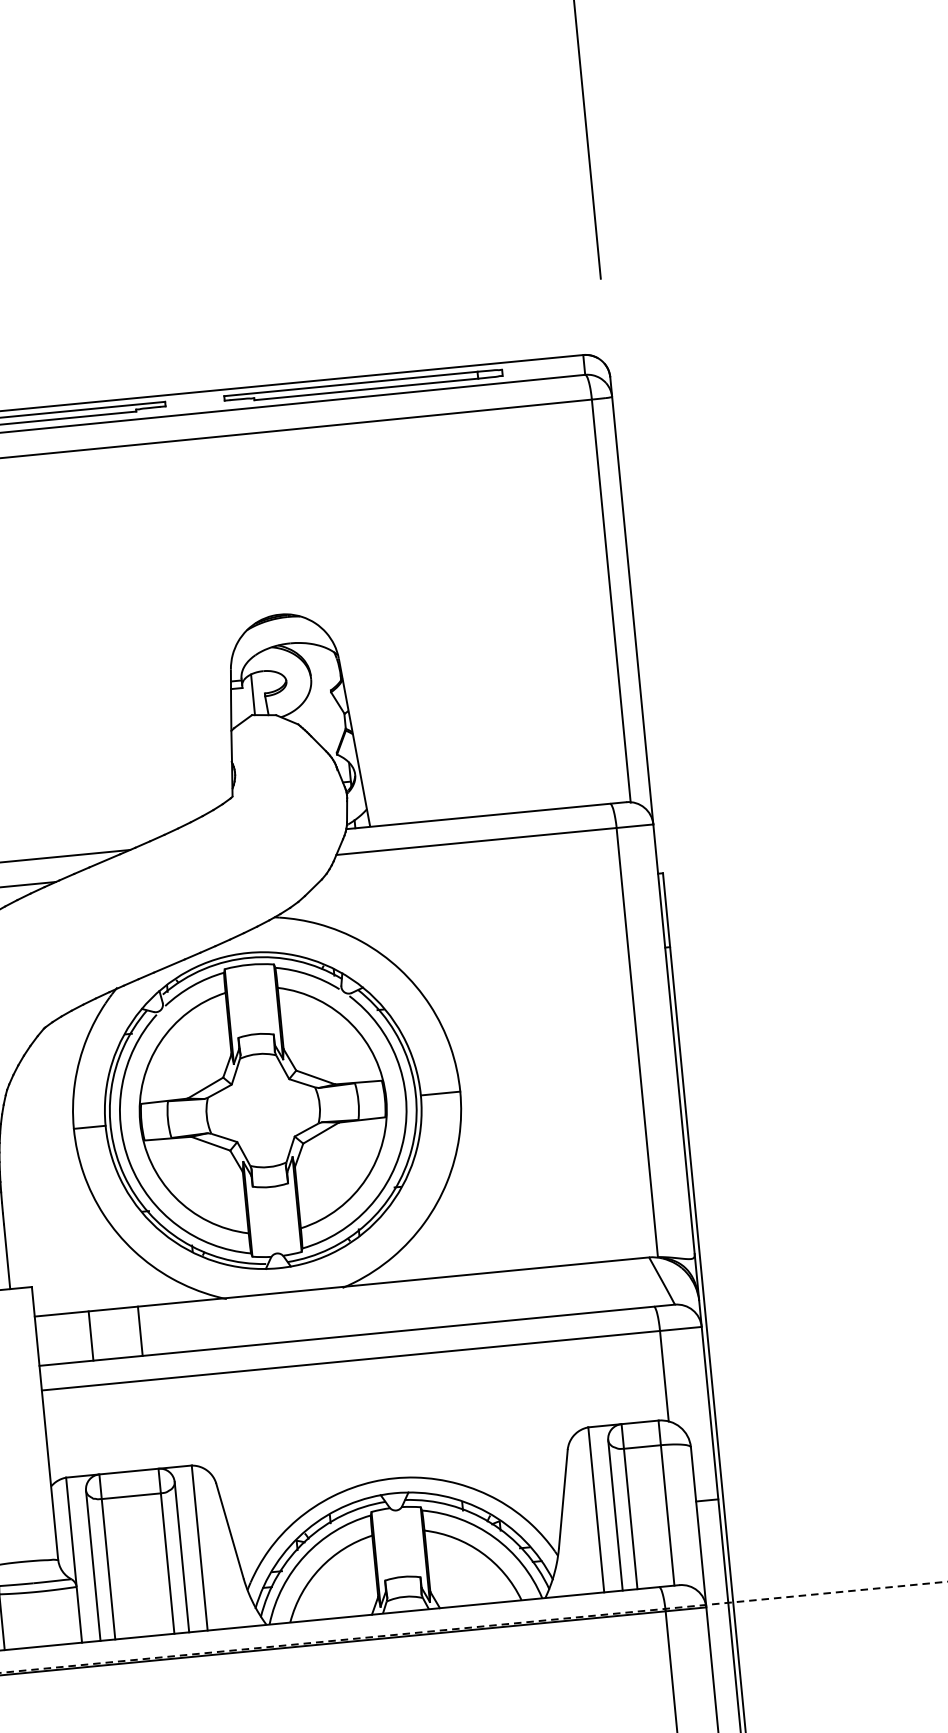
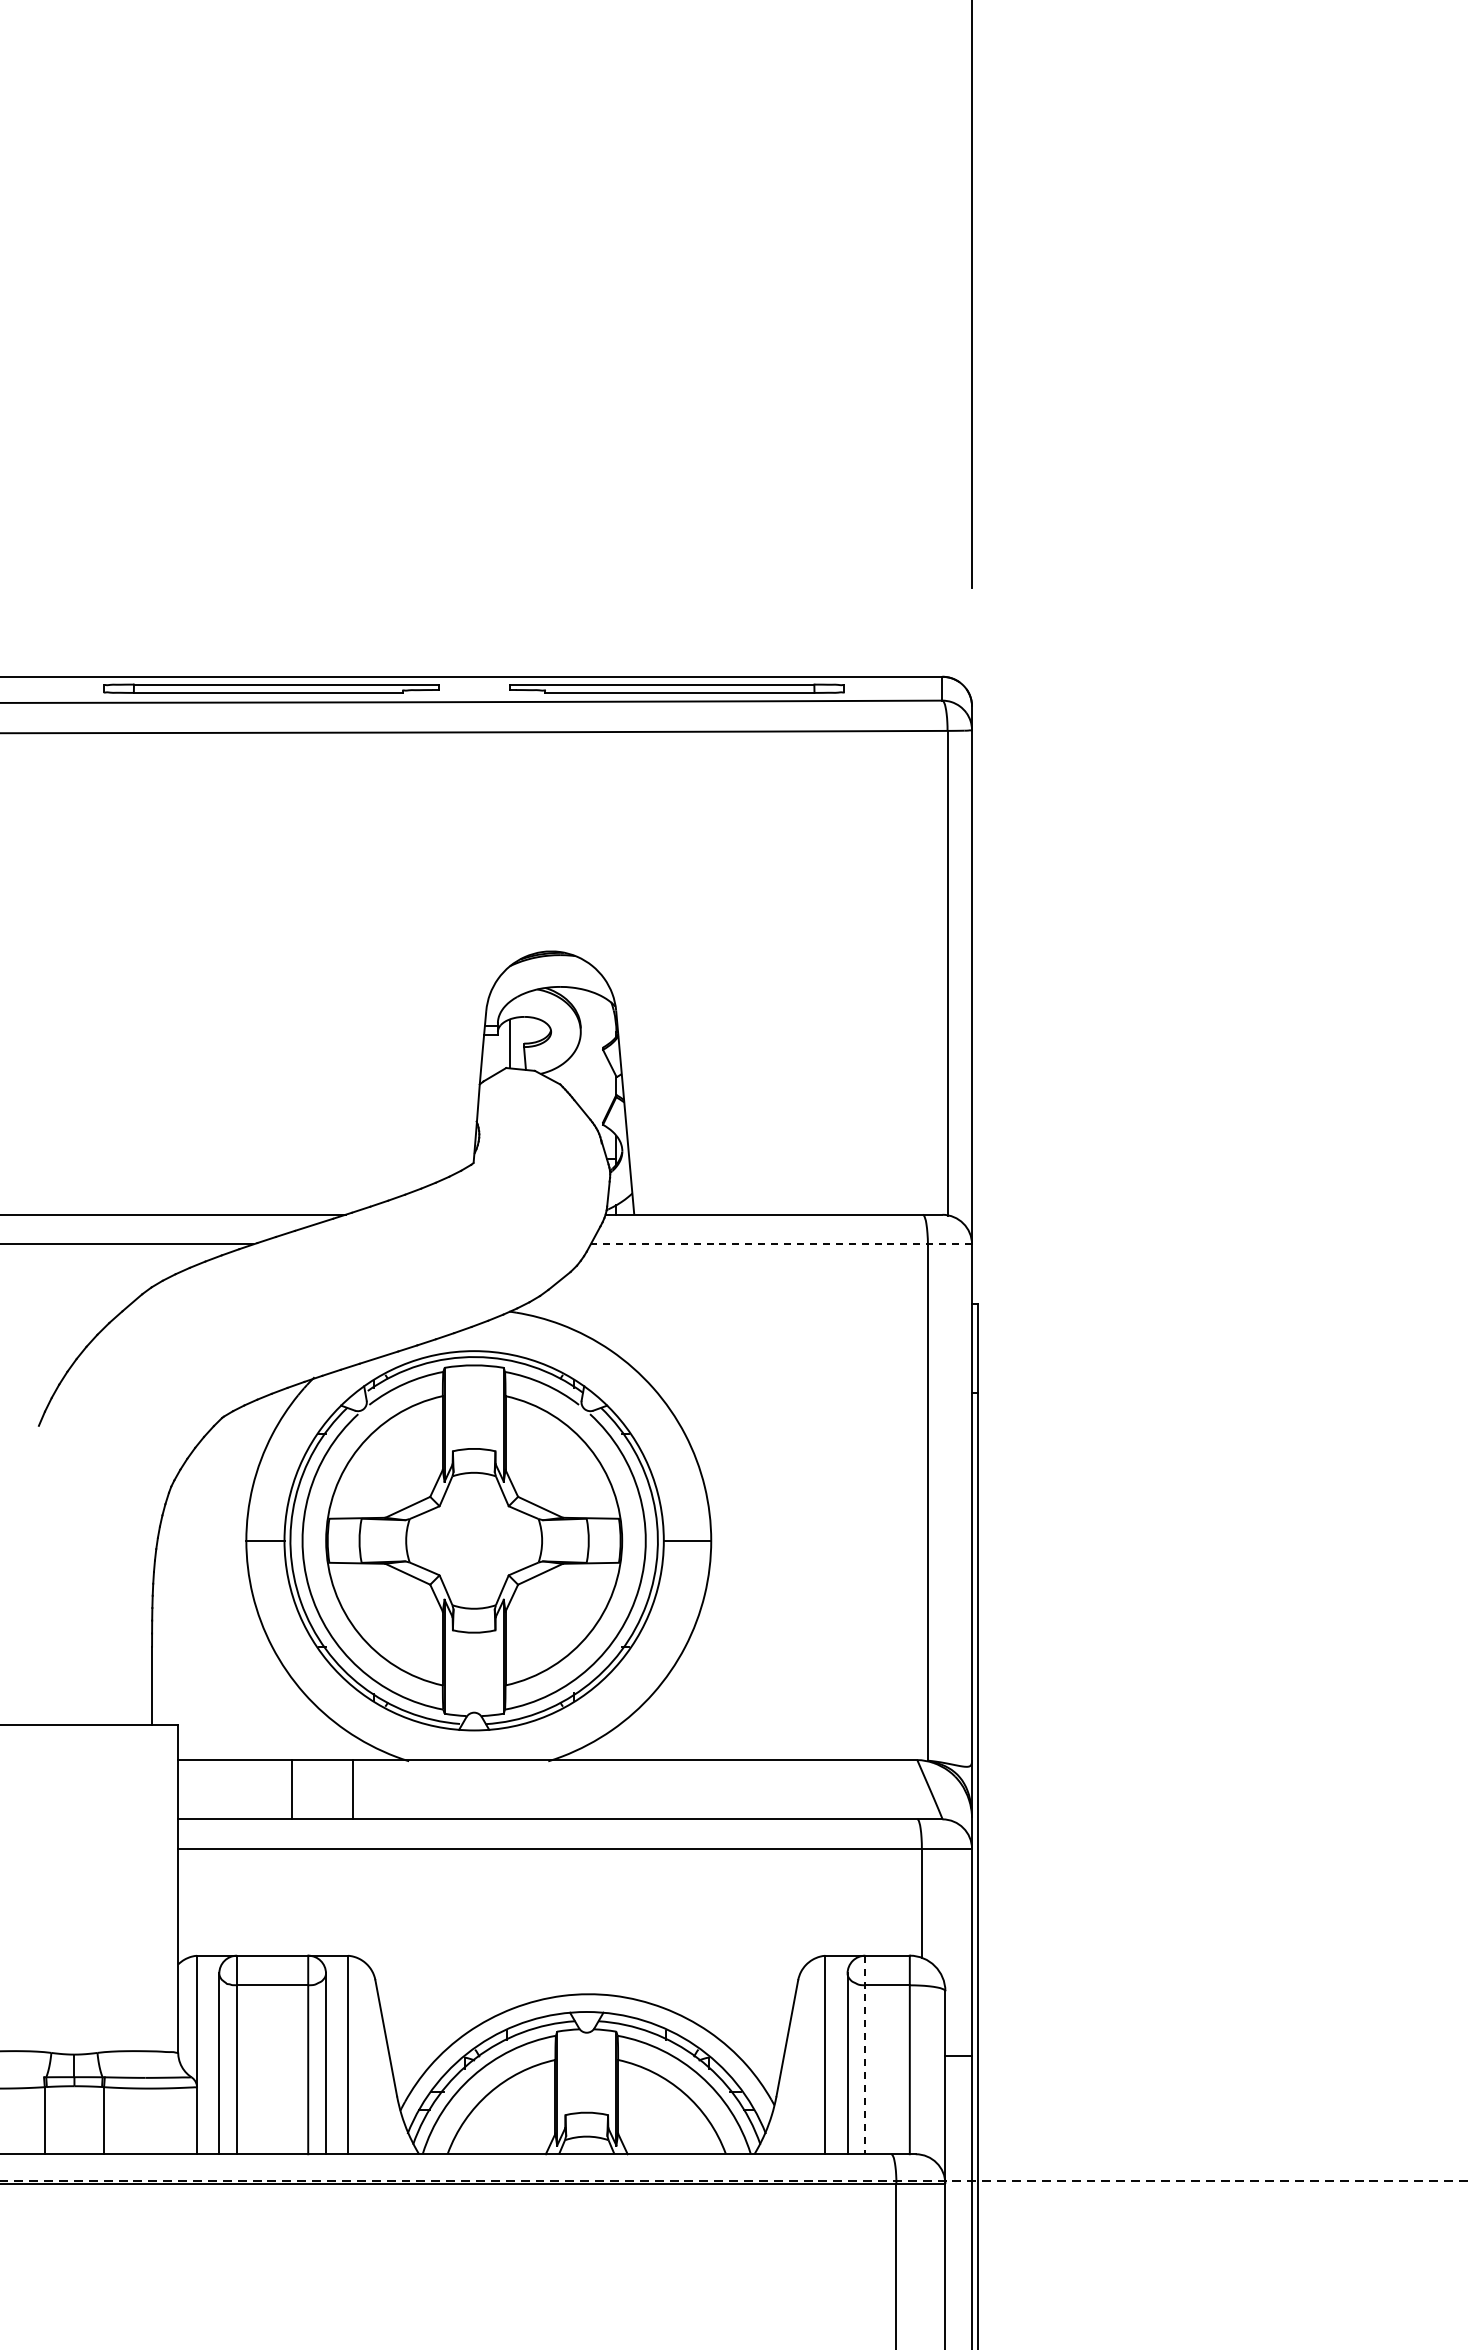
line: (494, 839) -> (781, 1244), solid -> dashed
line: (140, 1331) -> (353, 1789), moved
line: (91, 1335) -> (292, 1789), moved
line: (629, 1507) -> (865, 2055), solid -> dashed

